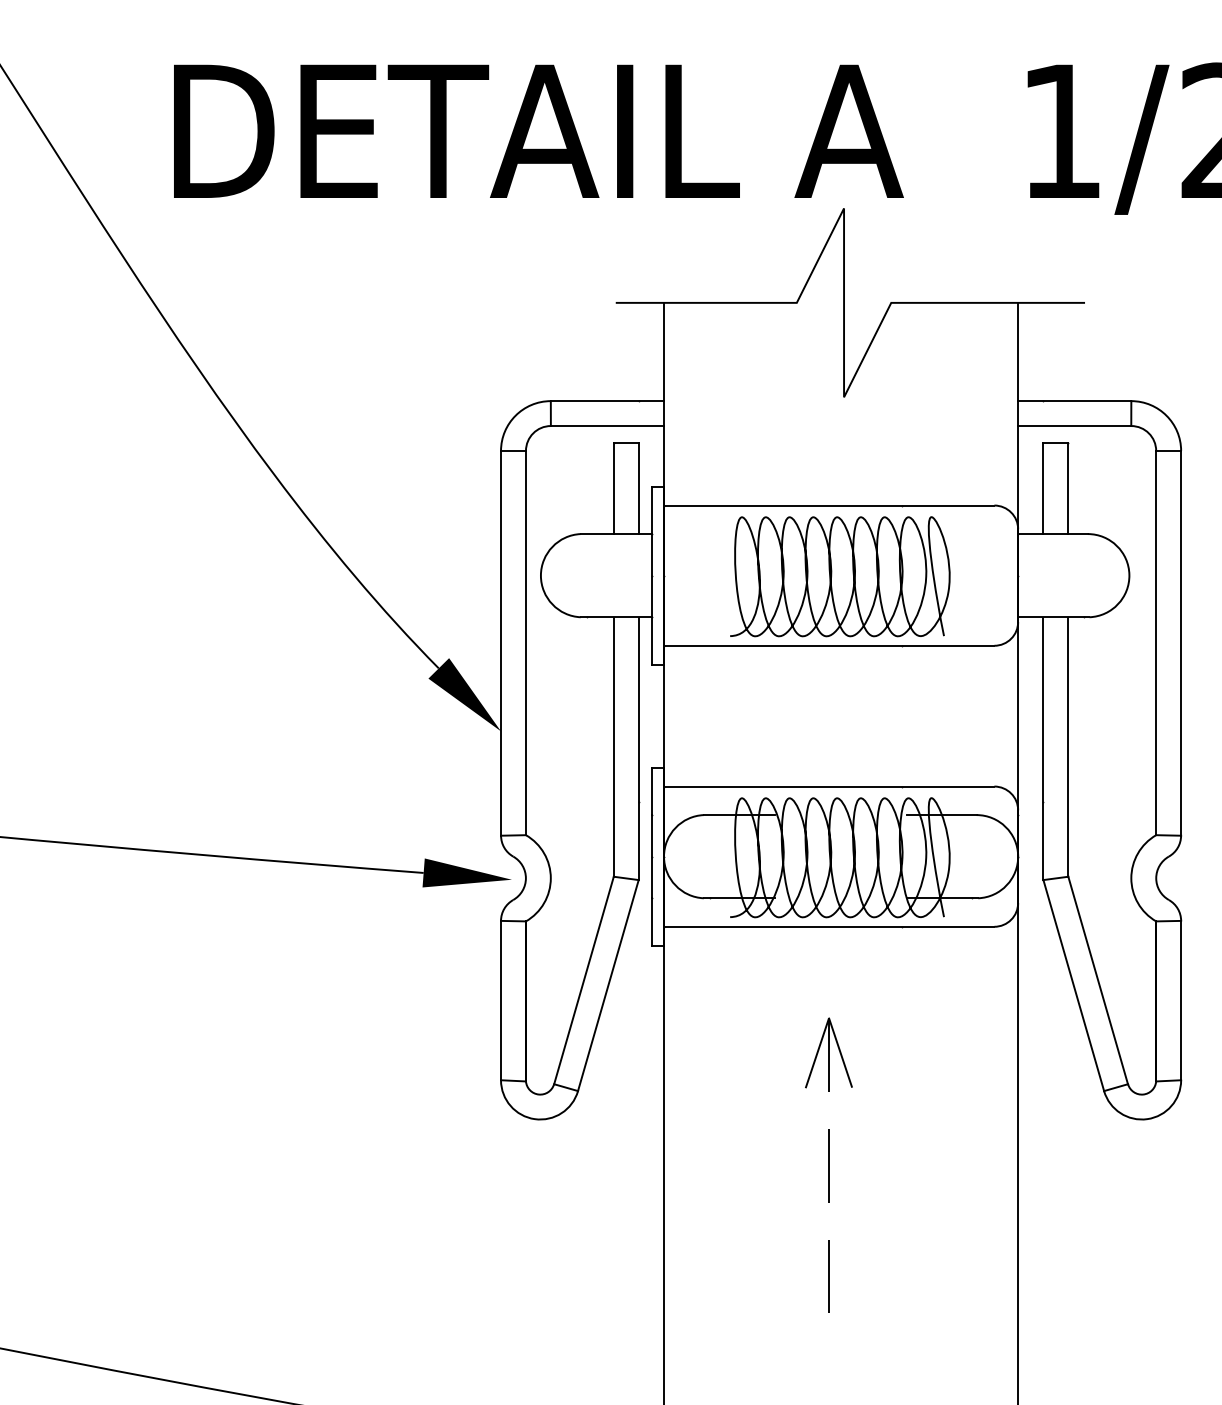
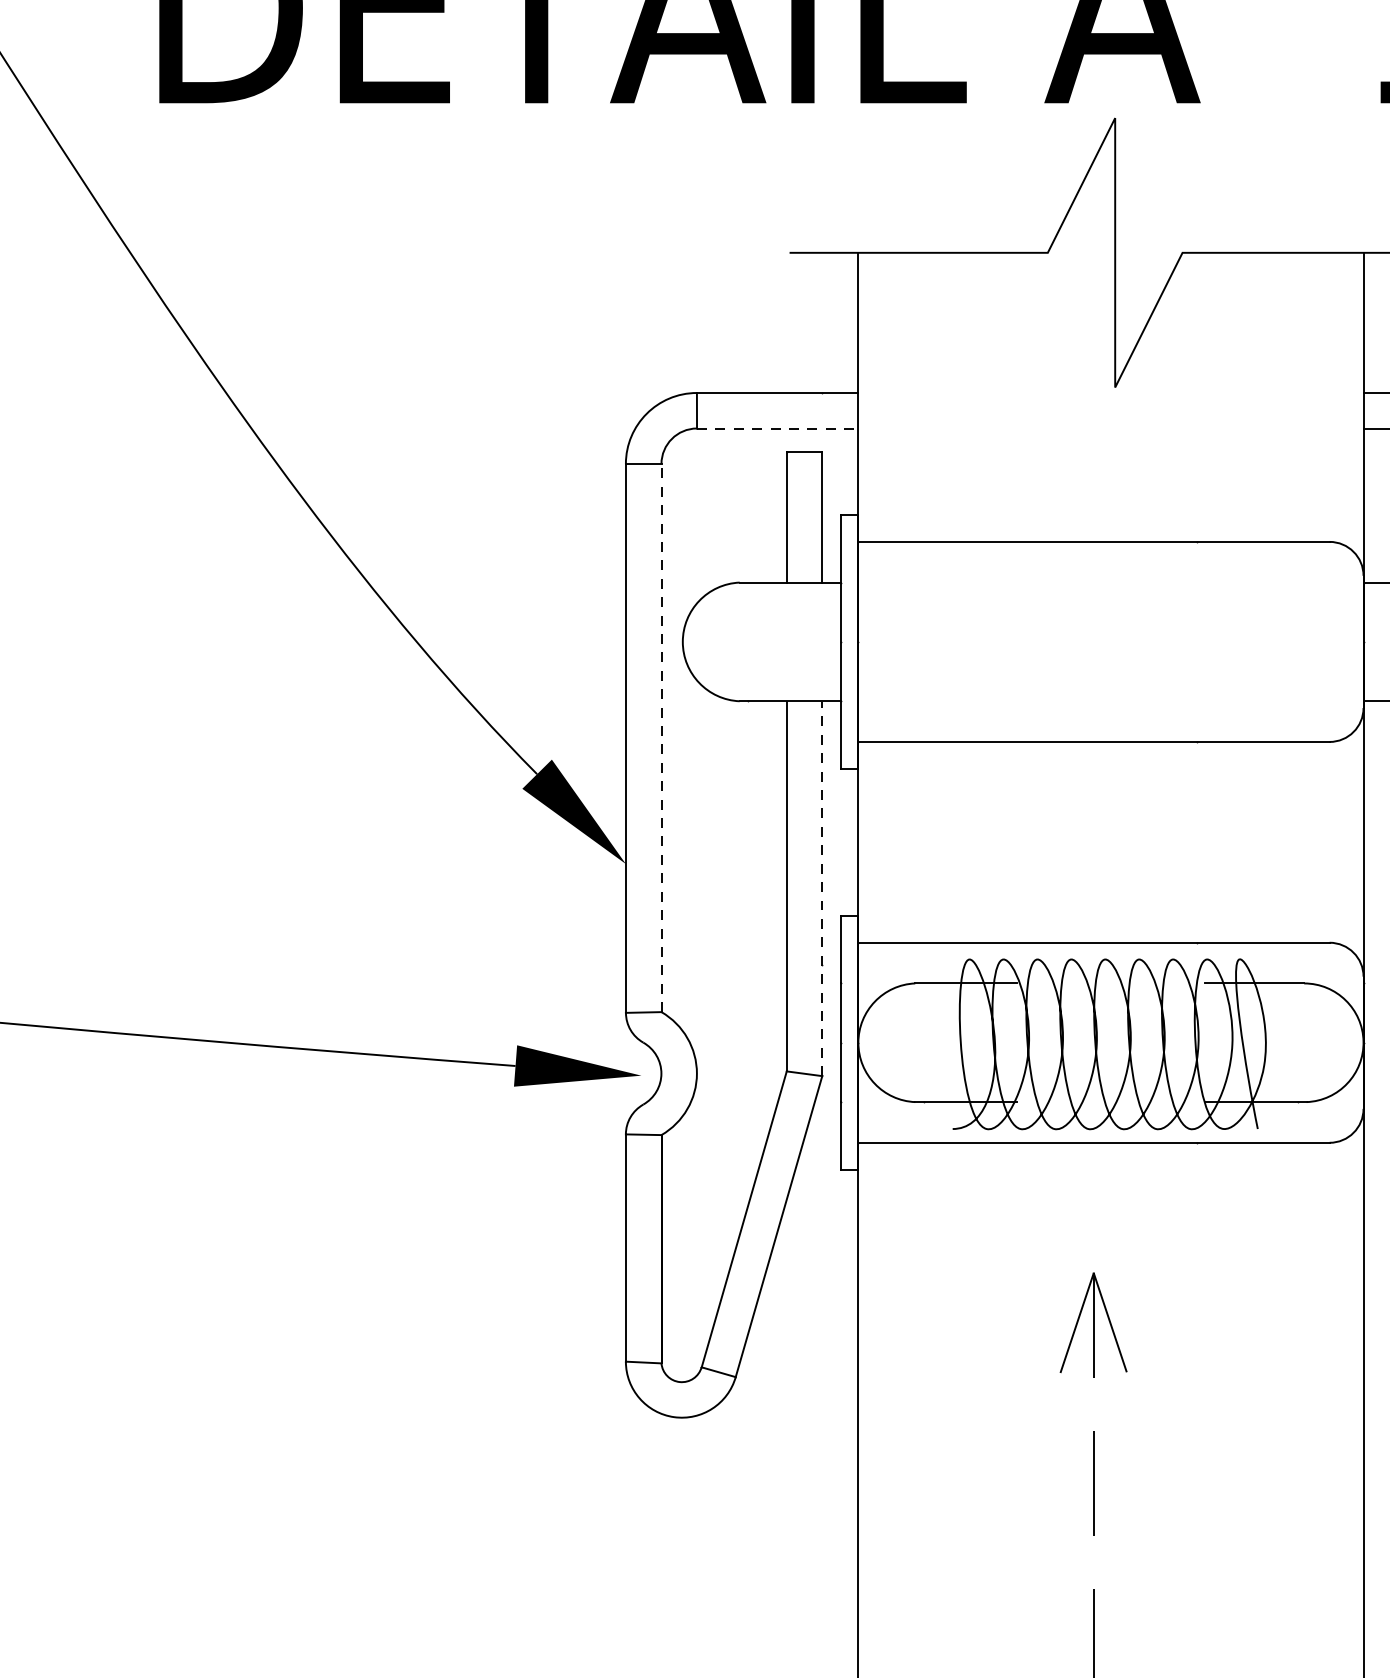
line: (607, 426) -> (777, 429), solid -> dashed
curve: (832, 575) -> (1098, 641), removed
line: (525, 642) -> (660, 737), solid -> dashed
line: (638, 748) -> (821, 888), solid -> dashed

